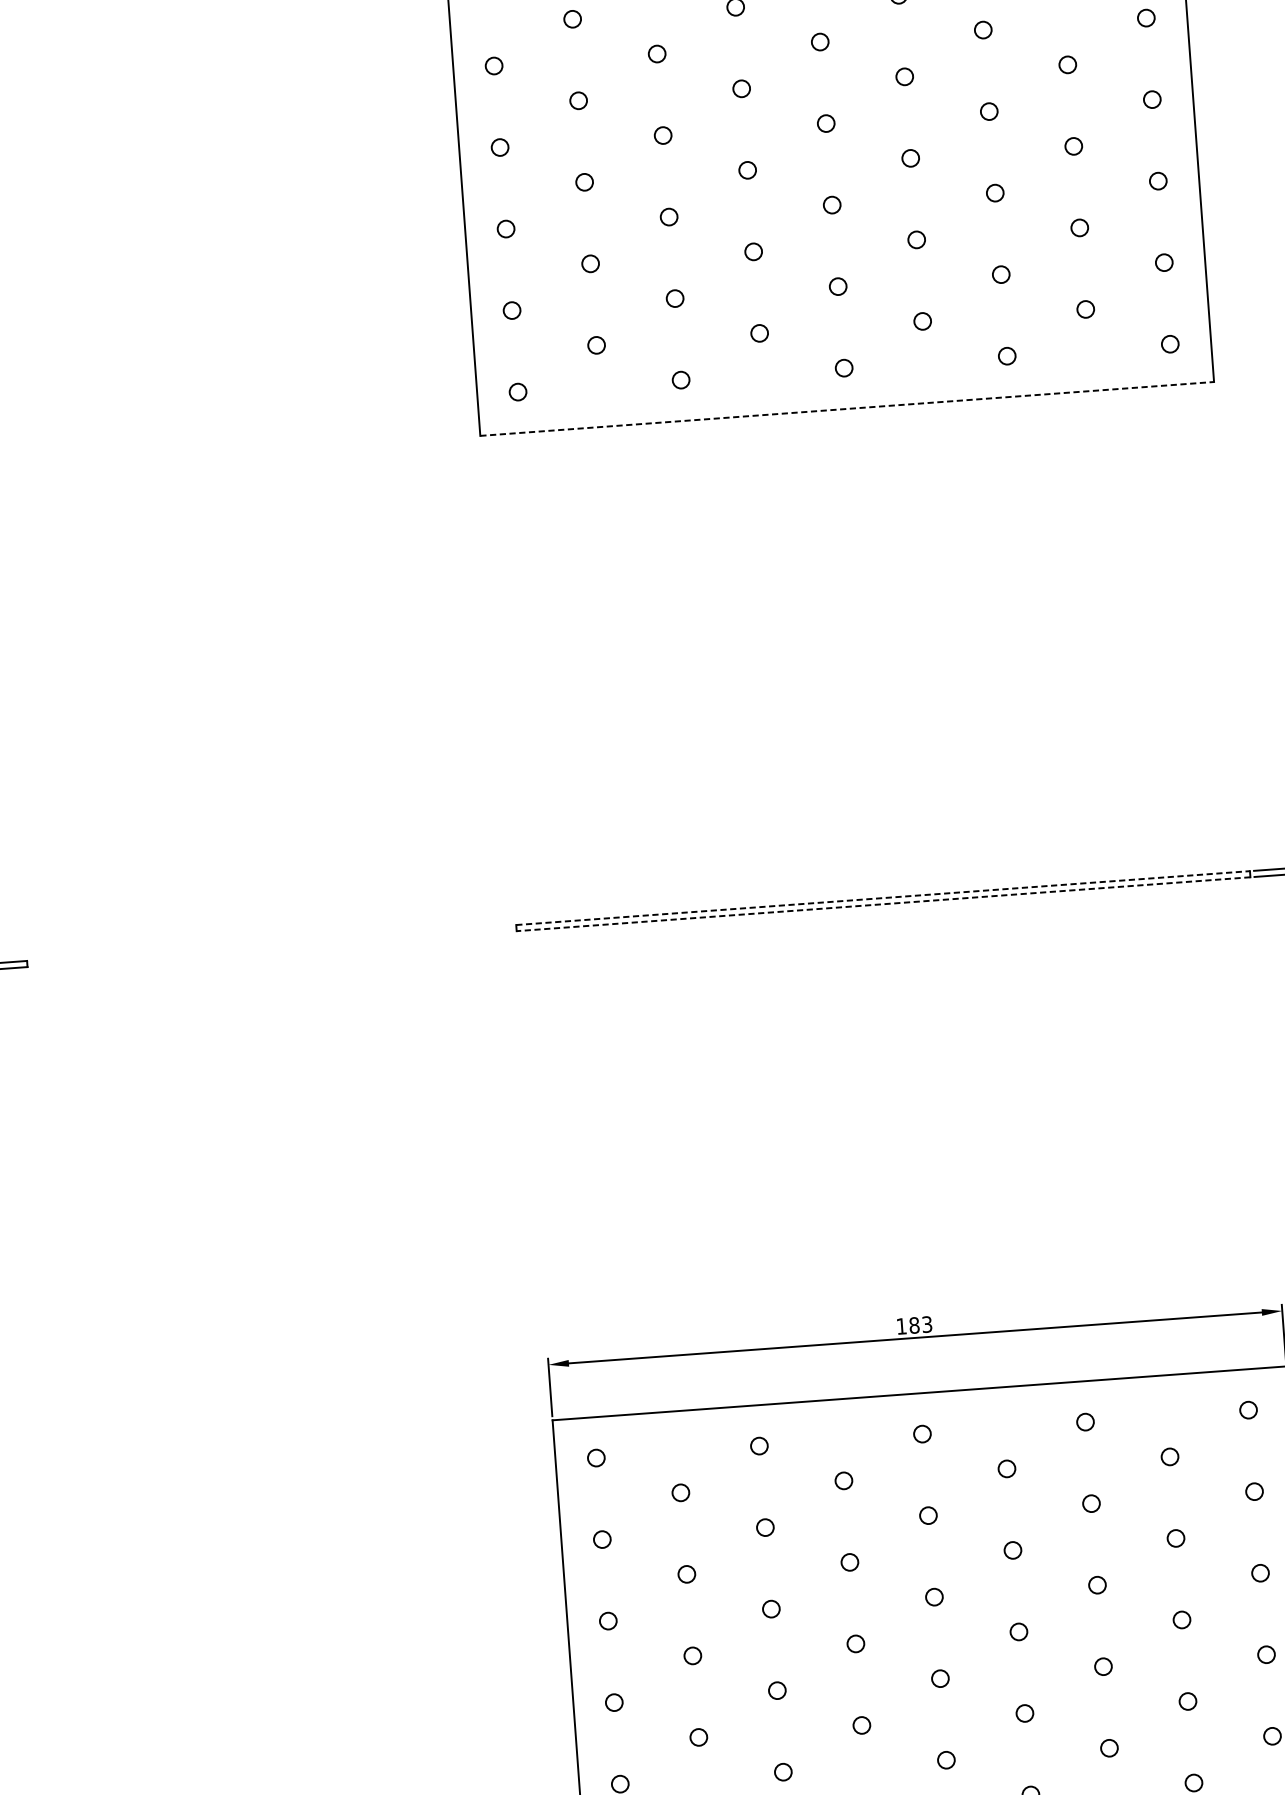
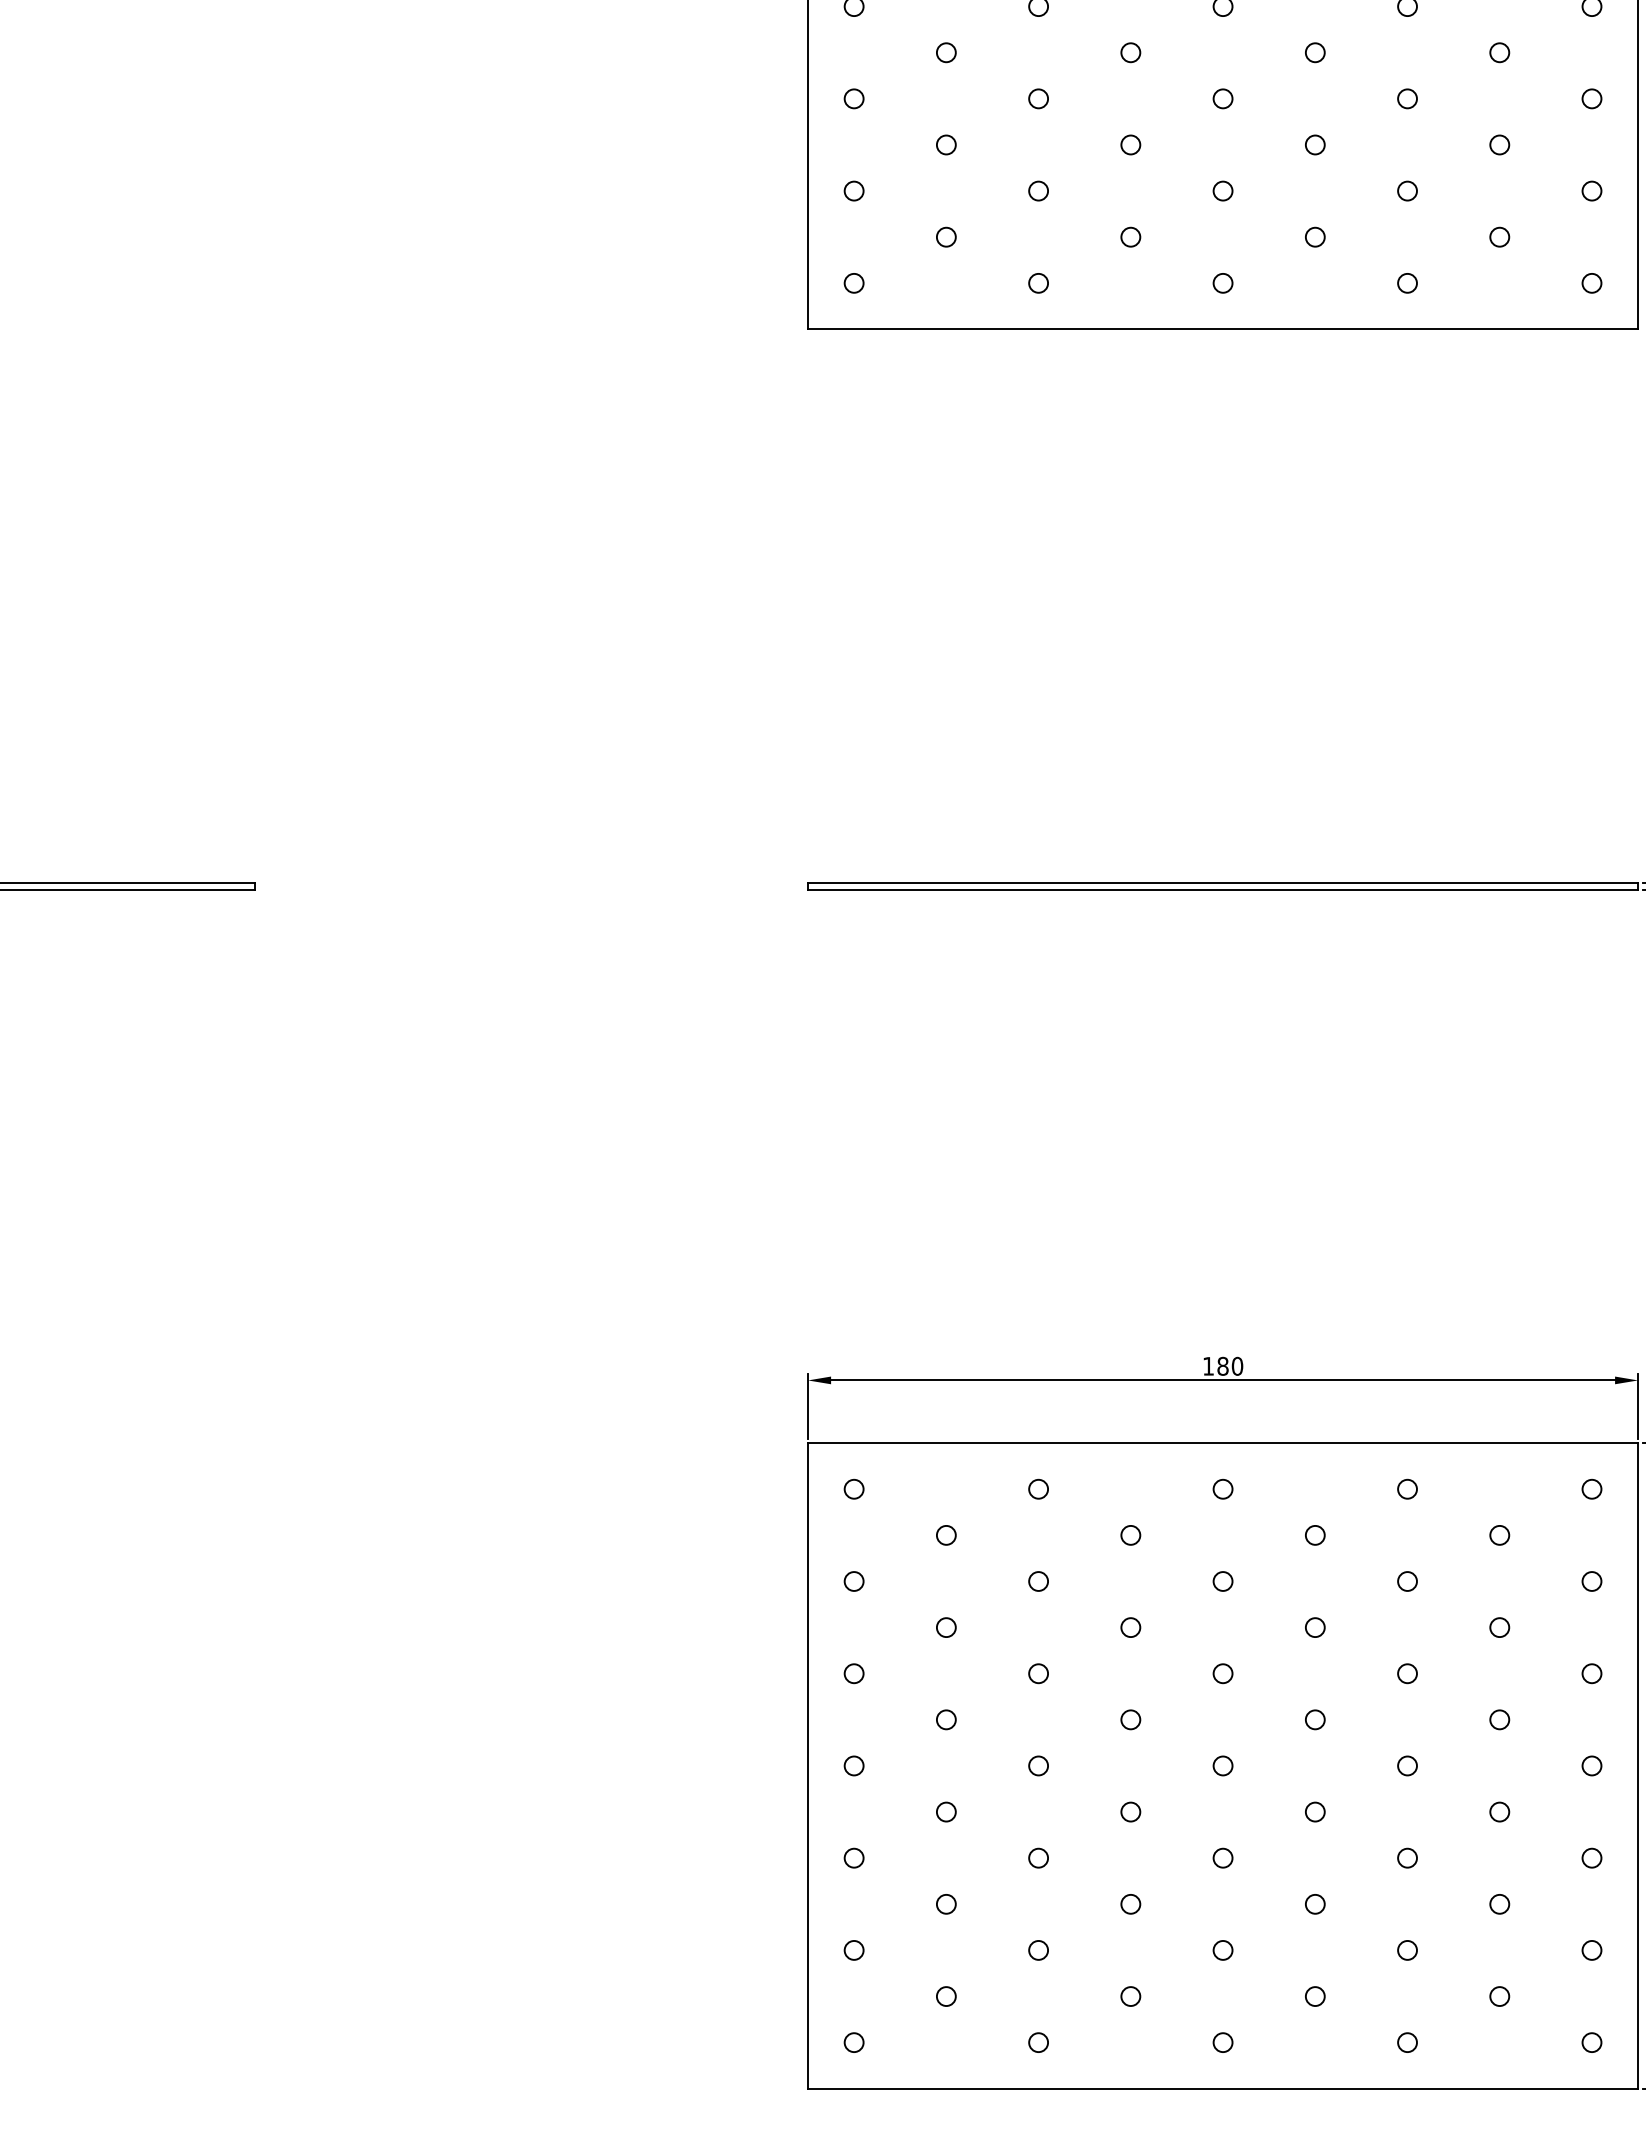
line: (847, 408) -> (1223, 329), dashed -> solid
line: (883, 897) -> (1223, 882), dashed -> solid
line: (883, 904) -> (1222, 889), dashed -> solid
text: (927, 1323) -> (1237, 1365), 183 -> 180

